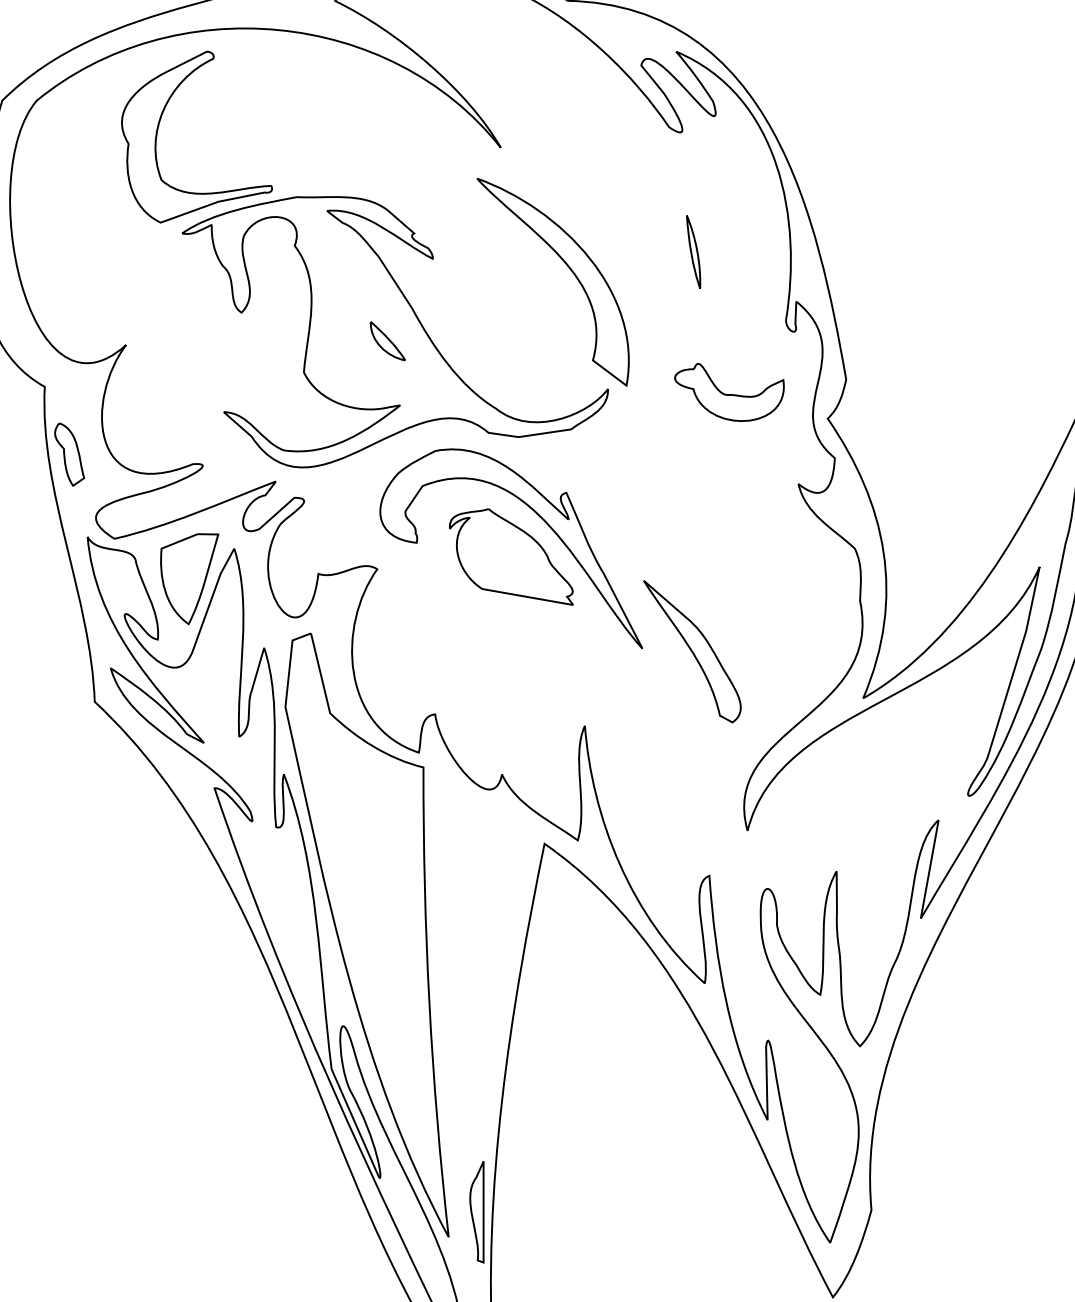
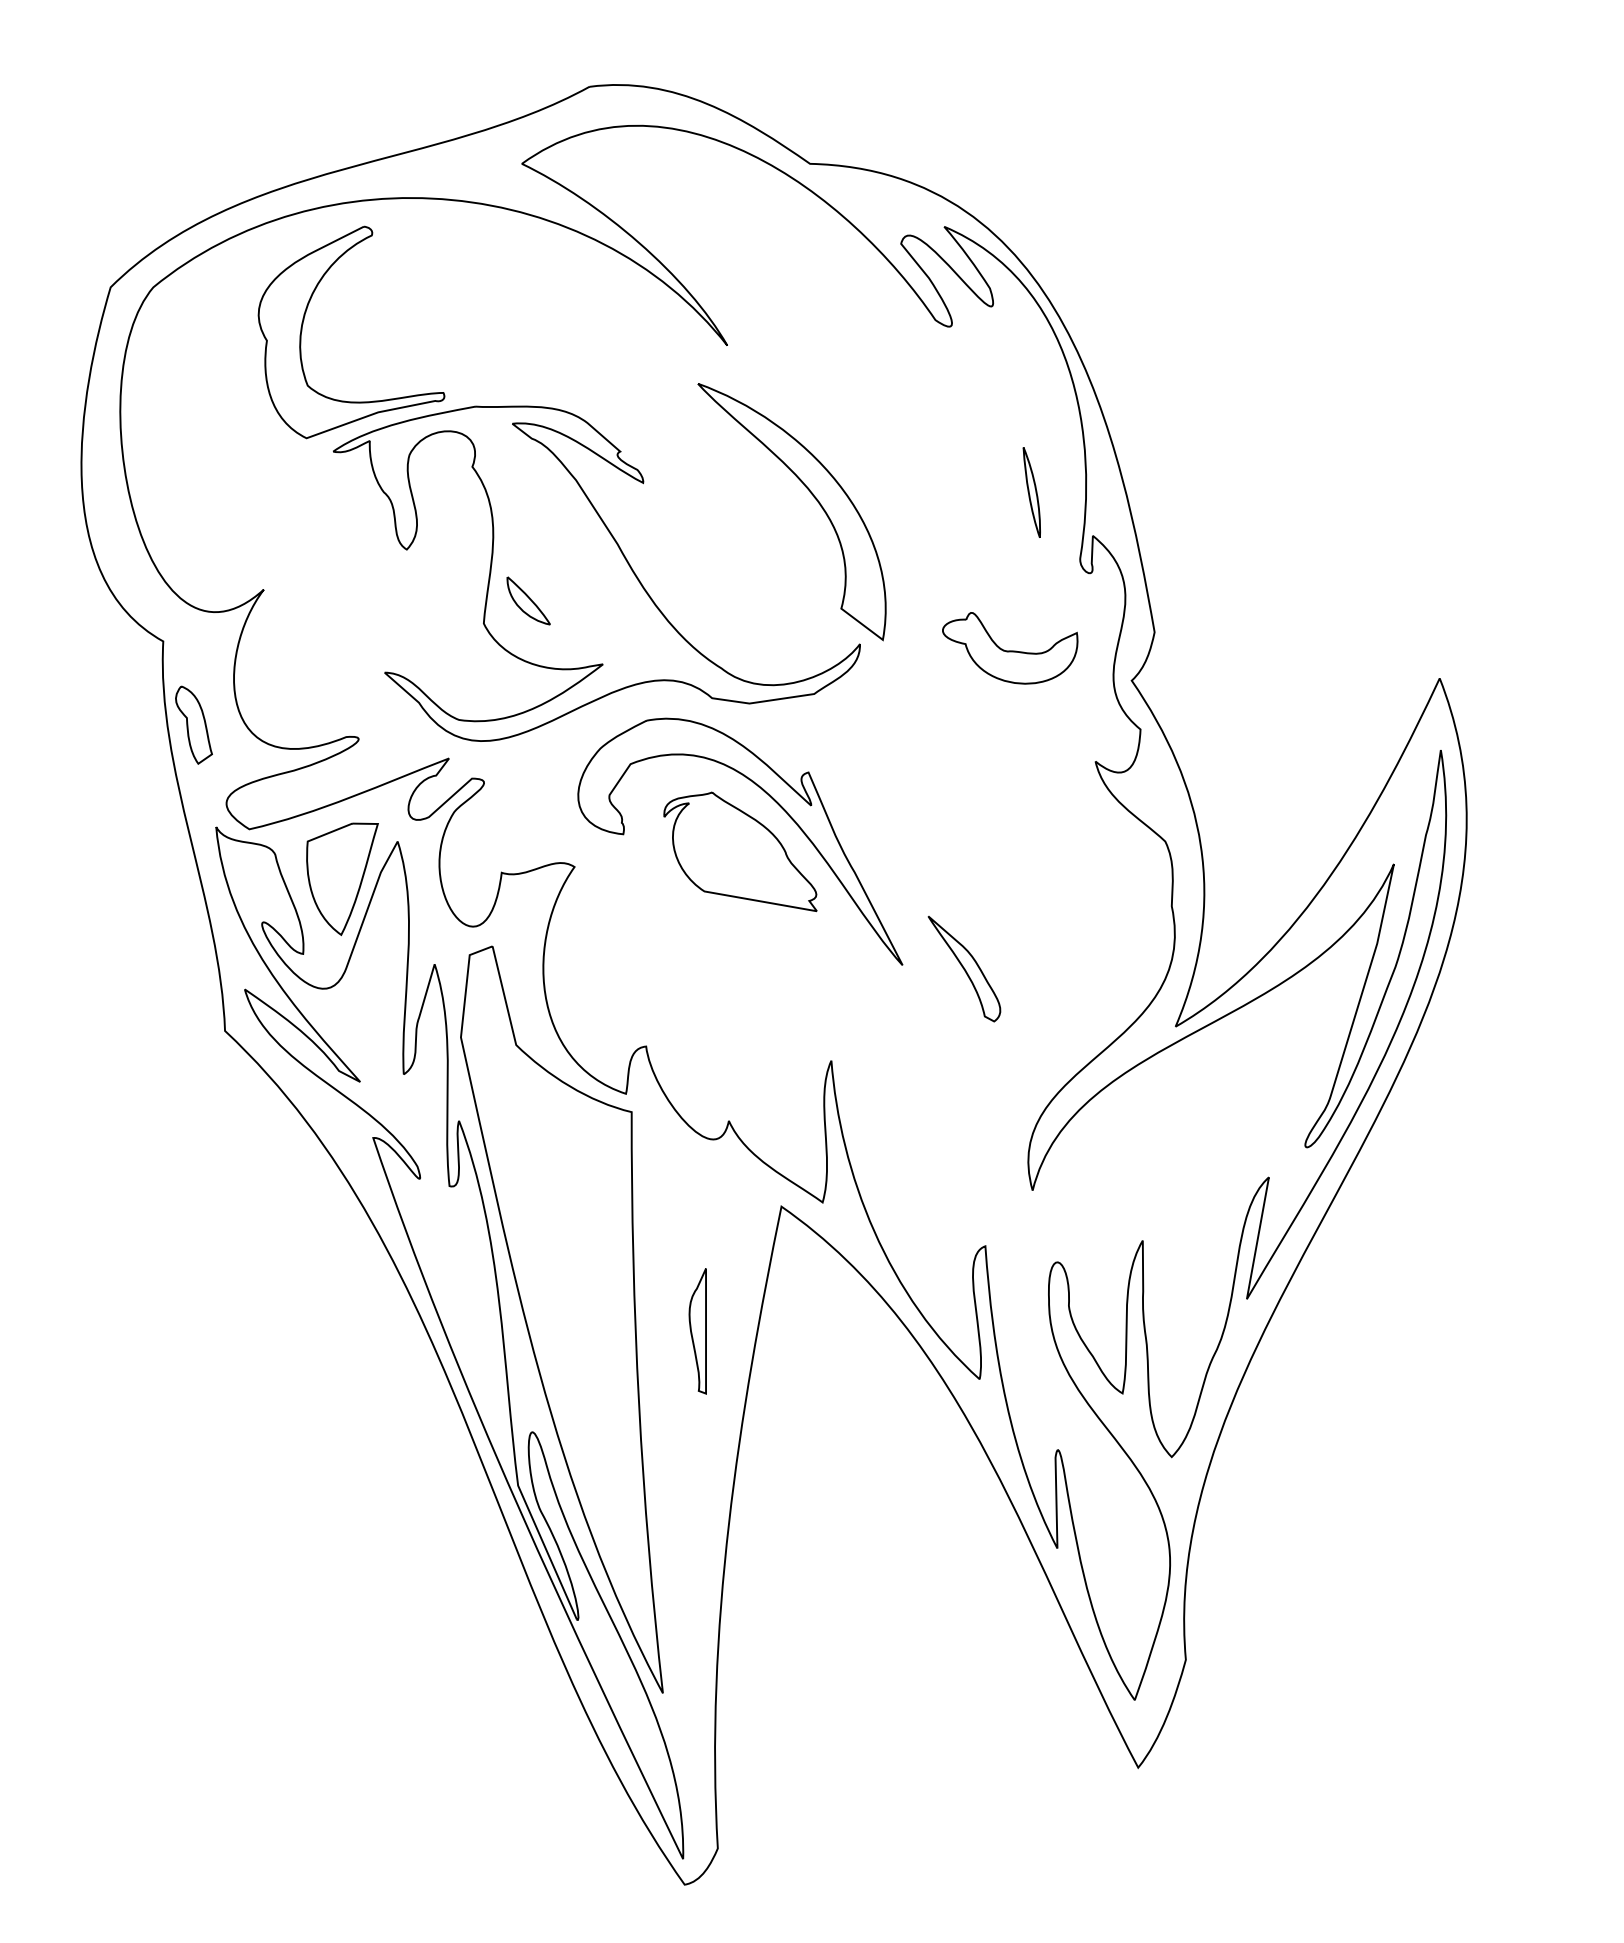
part: (693, 251) -> (1031, 492), moved
part: (387, 340) -> (528, 600), moved
part: (692, 651) -> (964, 968), size x0.6
part: (476, 1212) -> (697, 1331), moved

